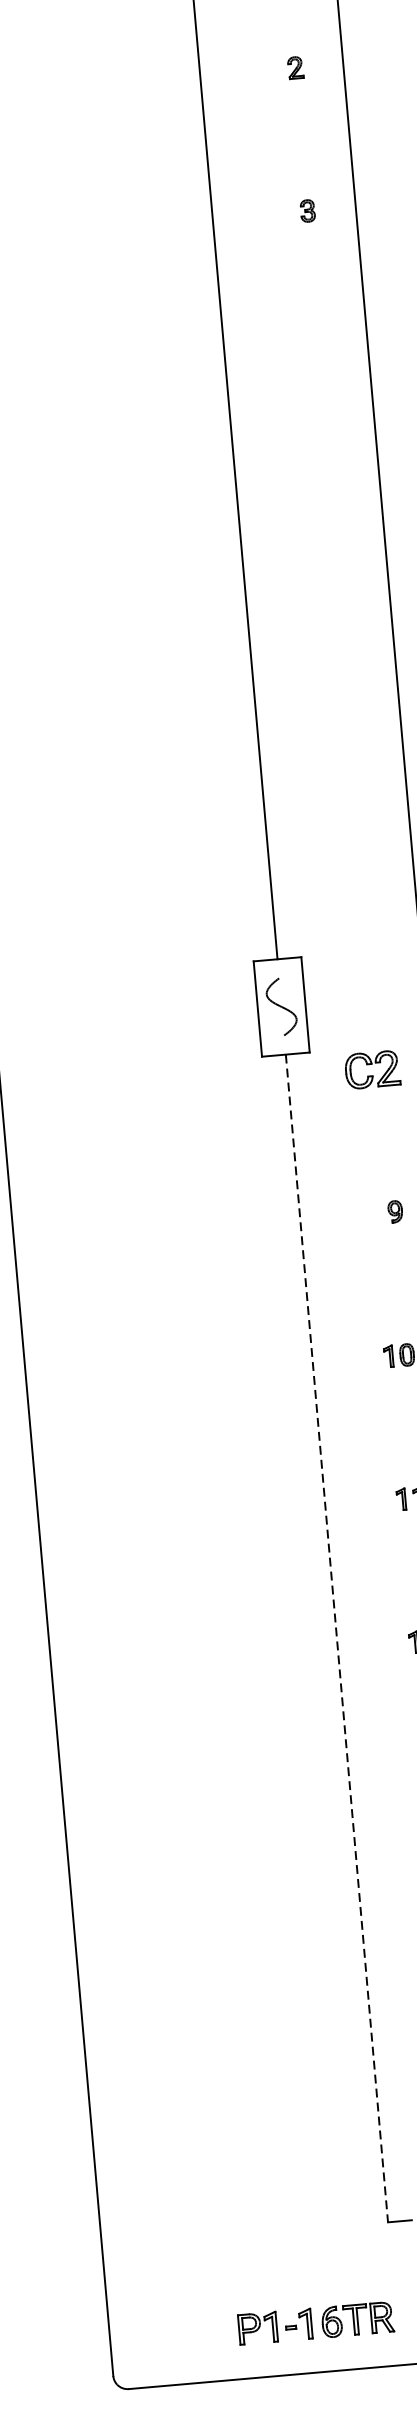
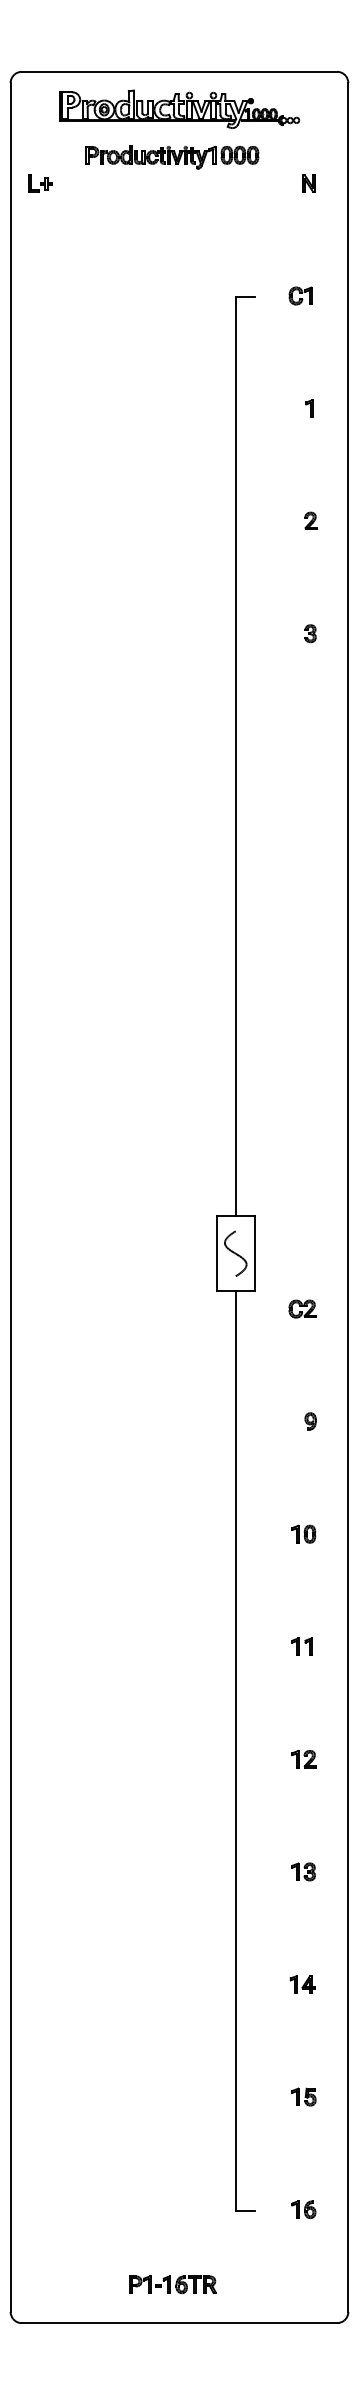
part: (372, 1069) -> (302, 1308), size x0.62
line: (336, 1637) -> (235, 1750), dashed -> solid
part: (315, 2323) -> (172, 2284), size x0.71

